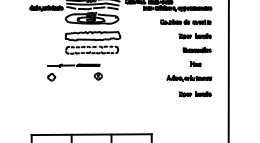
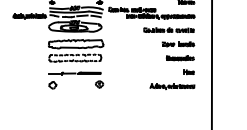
part: (195, 63) -> (188, 71), moved
part: (74, 72) -> (75, 80), moved
part: (194, 94) -> (177, 102), removed

